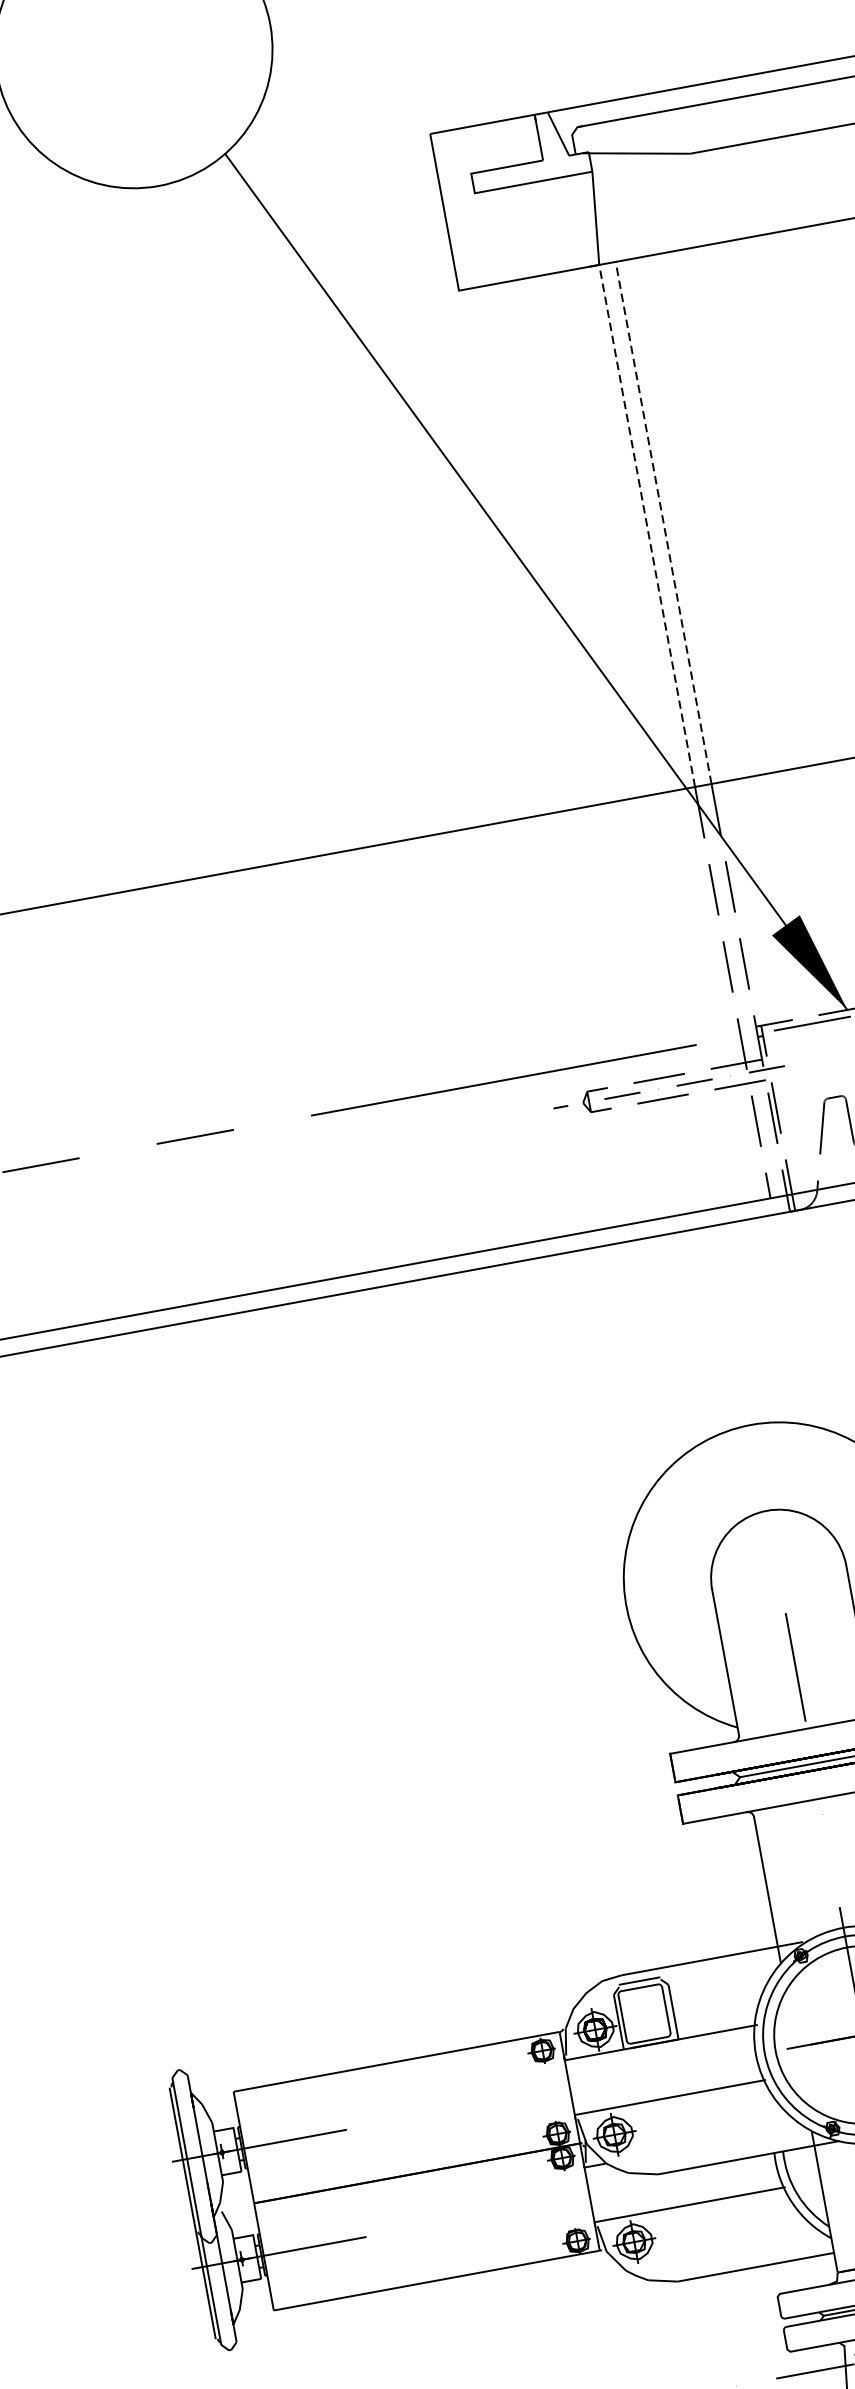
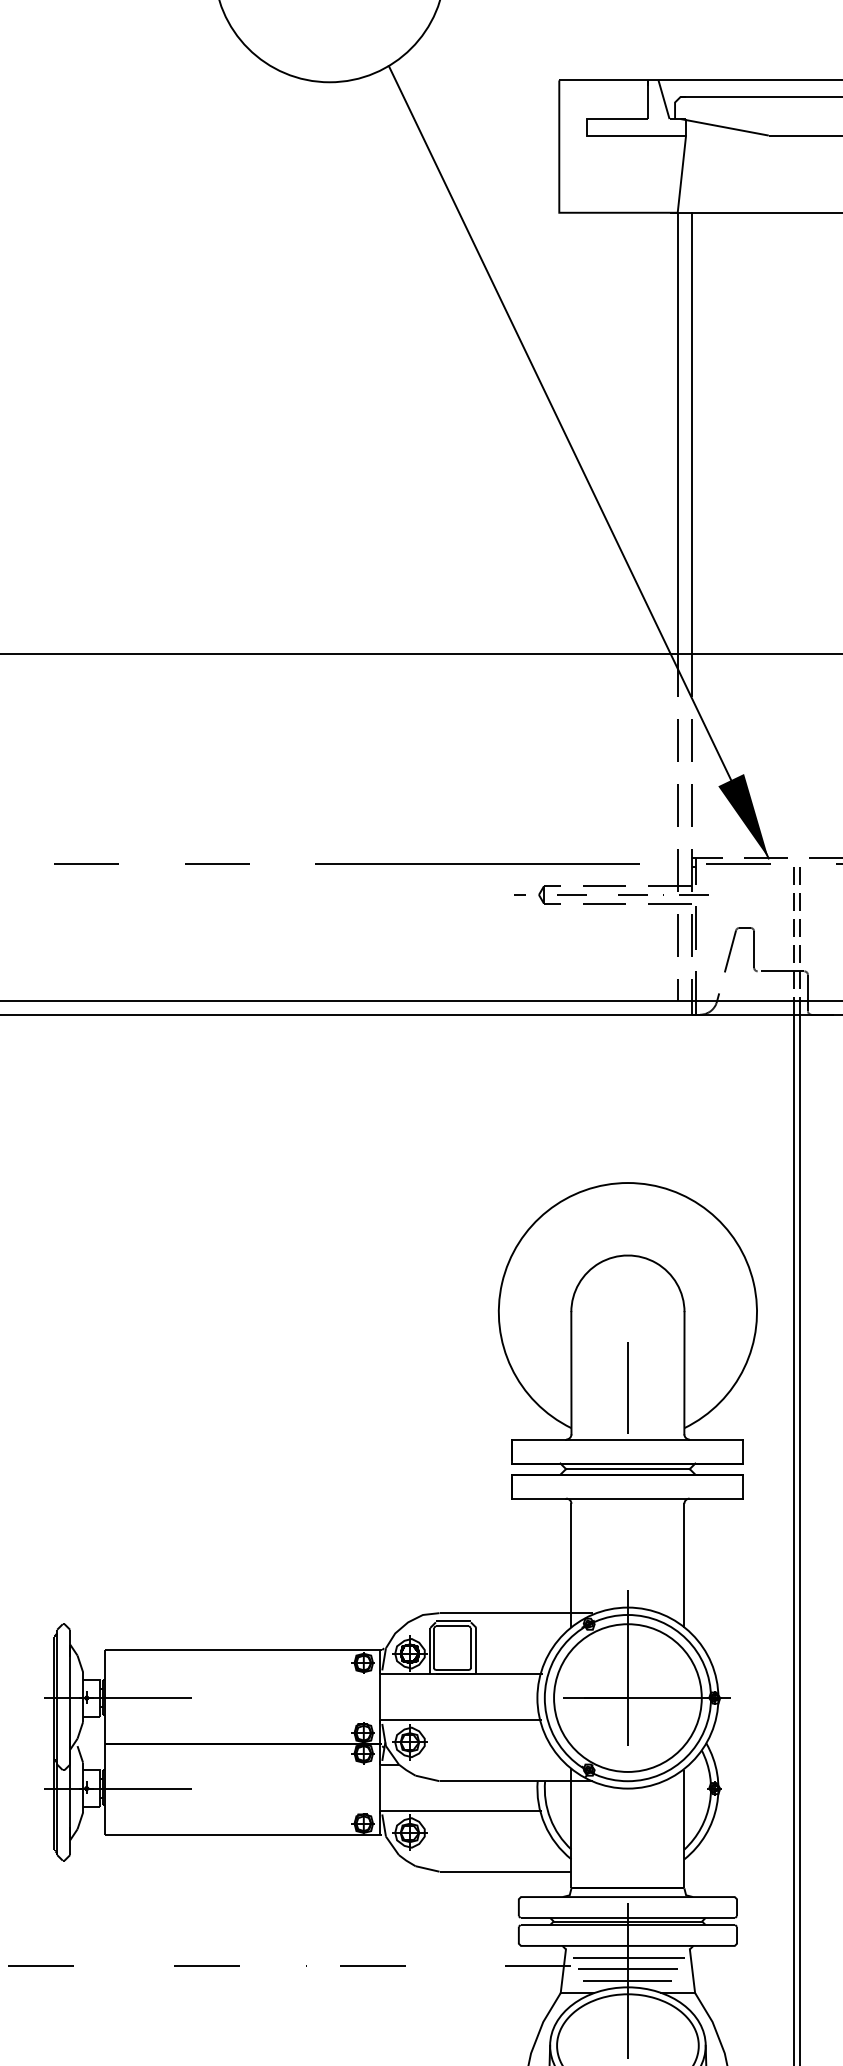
line: (663, 522) -> (691, 432), dashed -> solid
line: (646, 525) -> (677, 432), dashed -> solid

